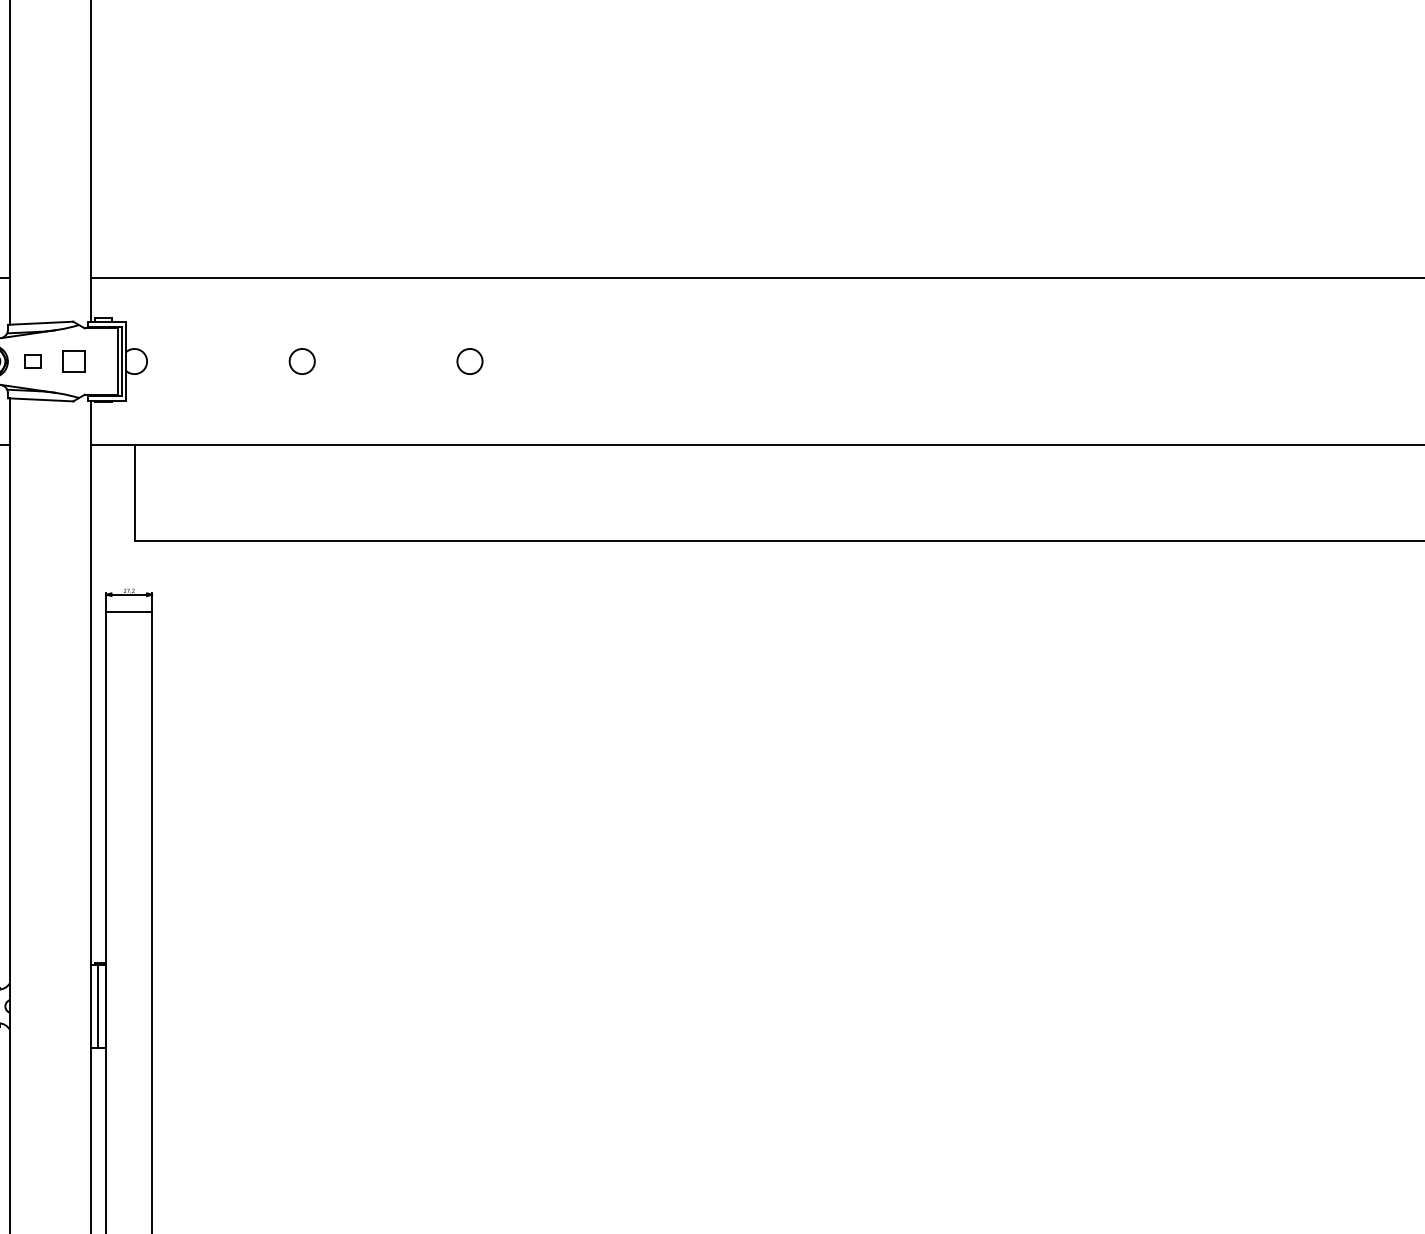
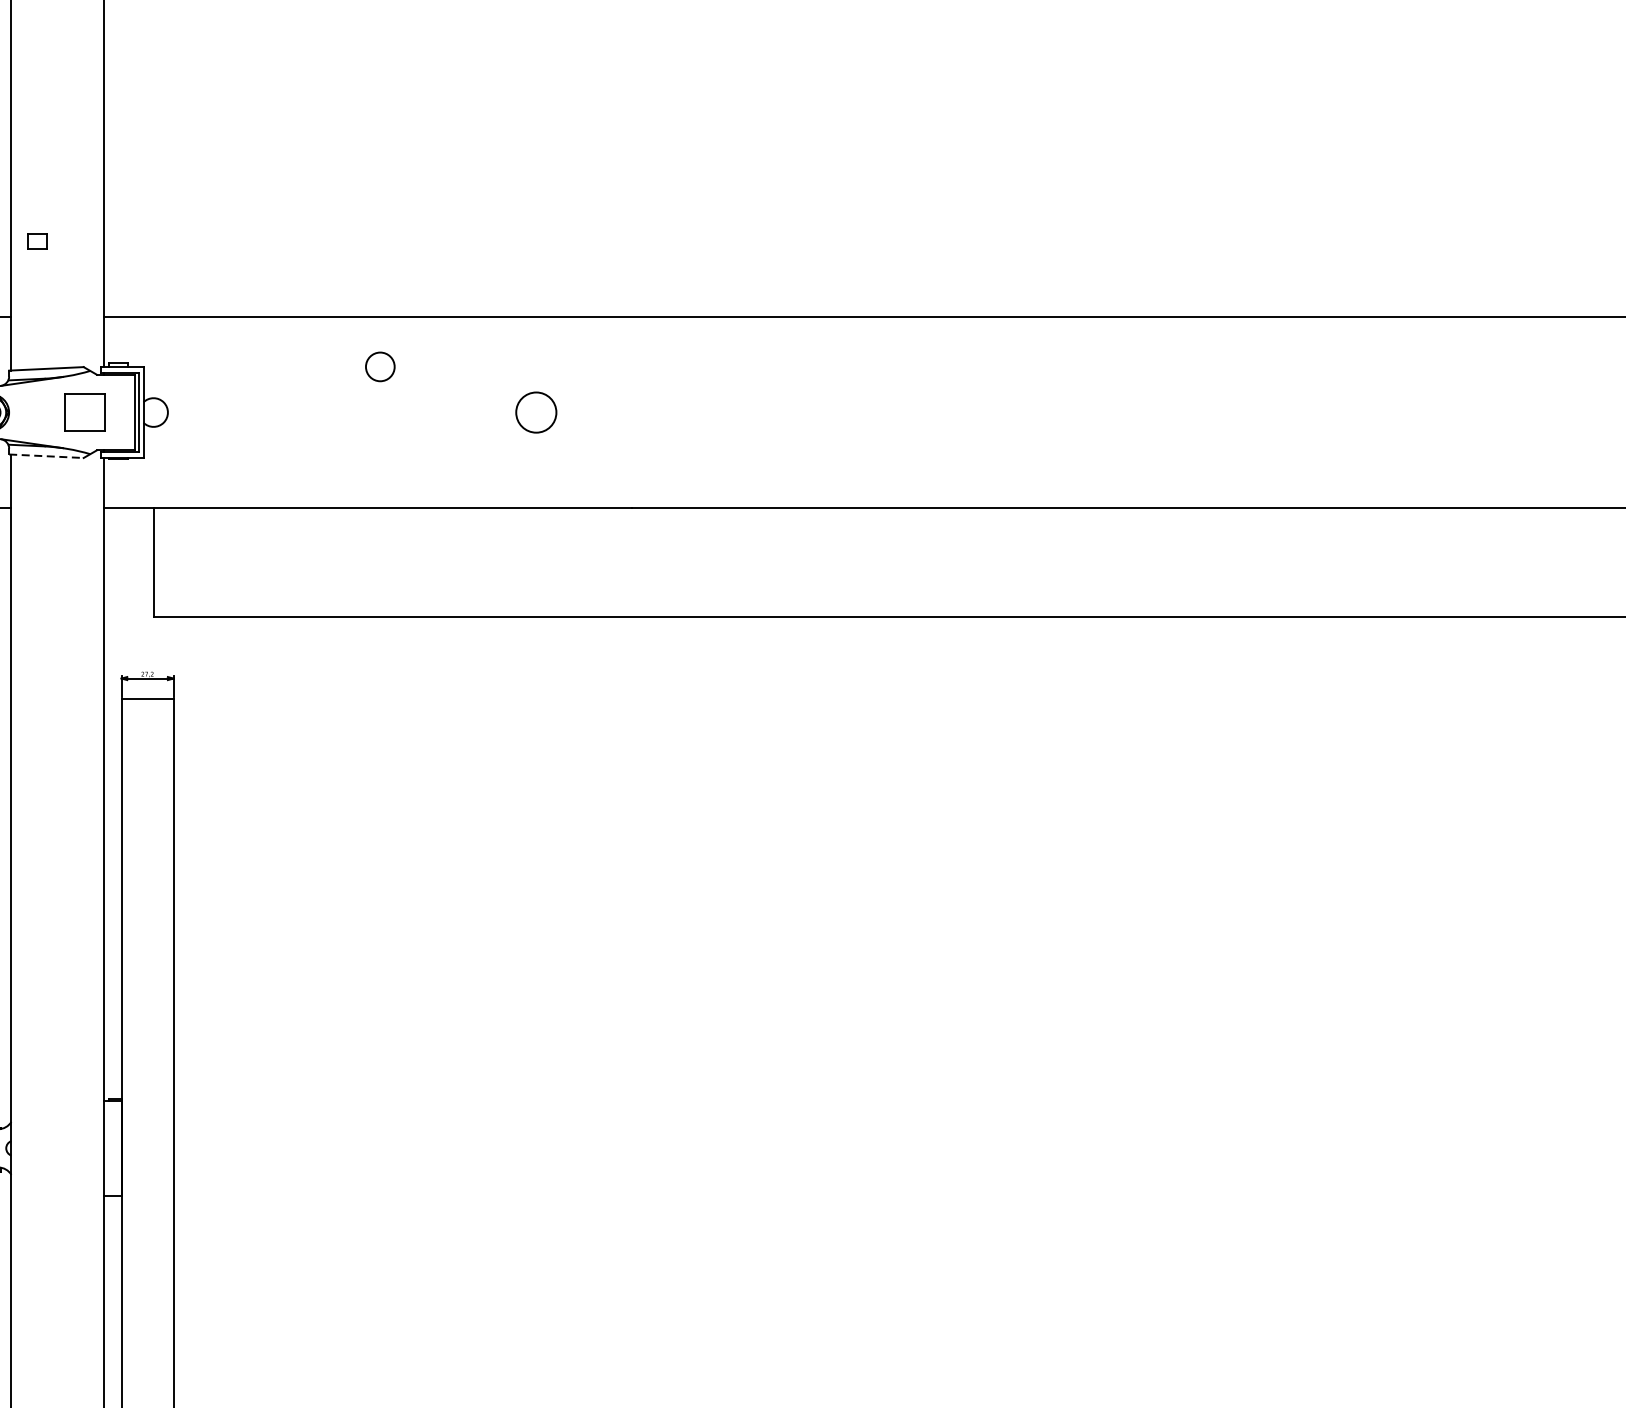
part: (32, 361) -> (37, 241), moved
part: (73, 361) -> (83, 412), size x1.6
circle: (301, 361) -> (379, 366), moved
circle: (469, 361) -> (535, 412), size x1.4
line: (40, 399) -> (46, 455), solid -> dashed
line: (98, 1006) -> (112, 1148), removed

